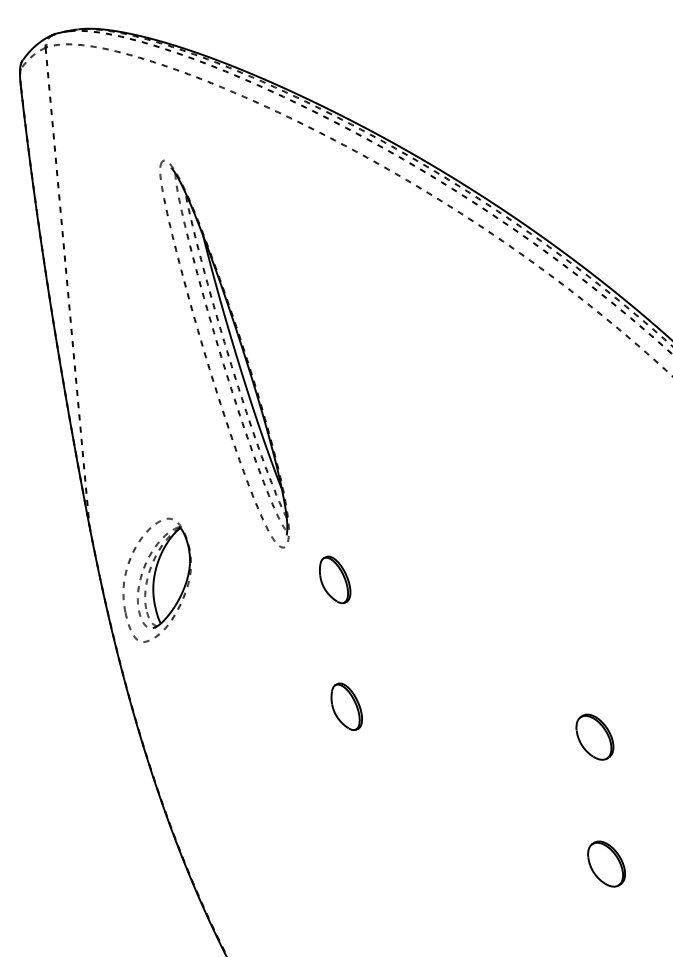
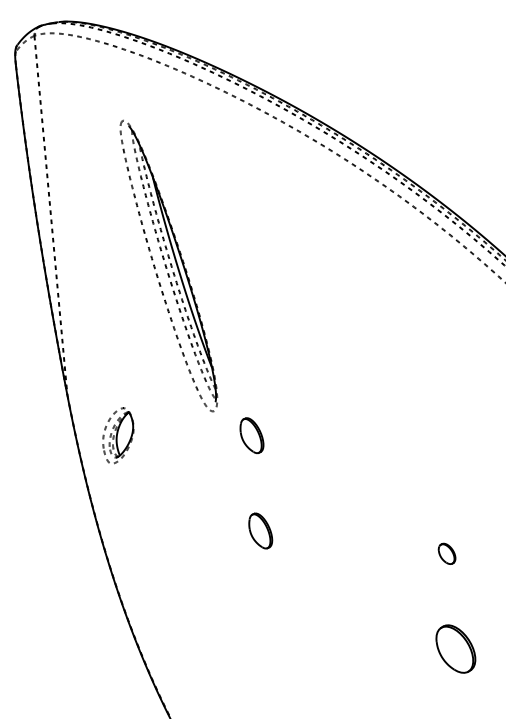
part: (157, 579) -> (118, 435), size x0.6
part: (594, 736) -> (446, 553), size x0.6
part: (606, 864) -> (455, 649), size x1.4

